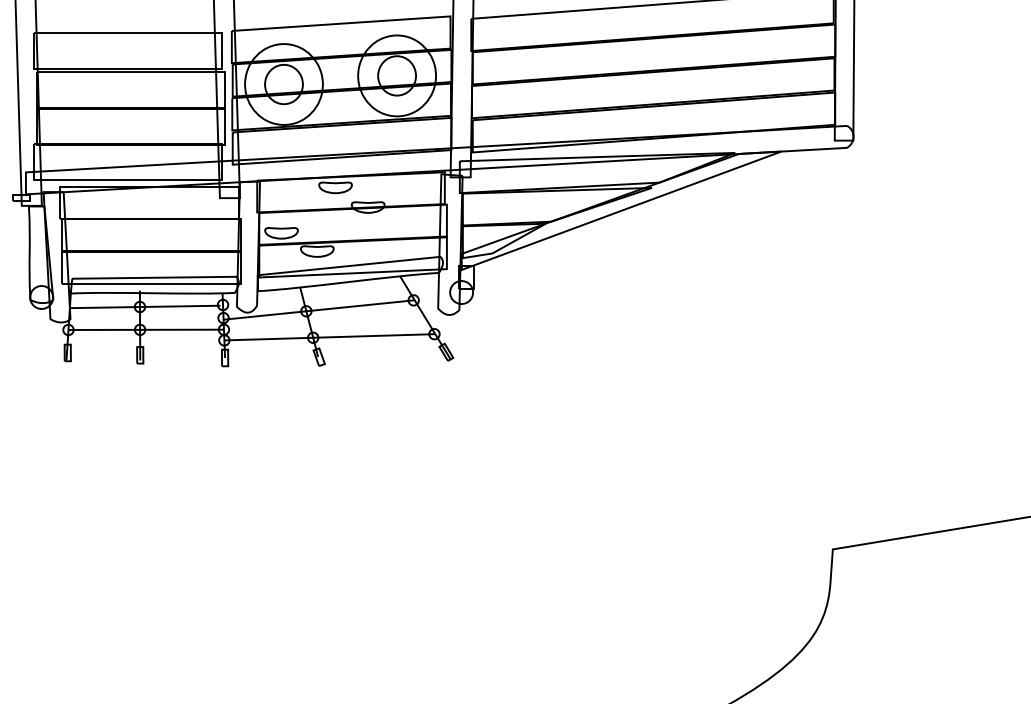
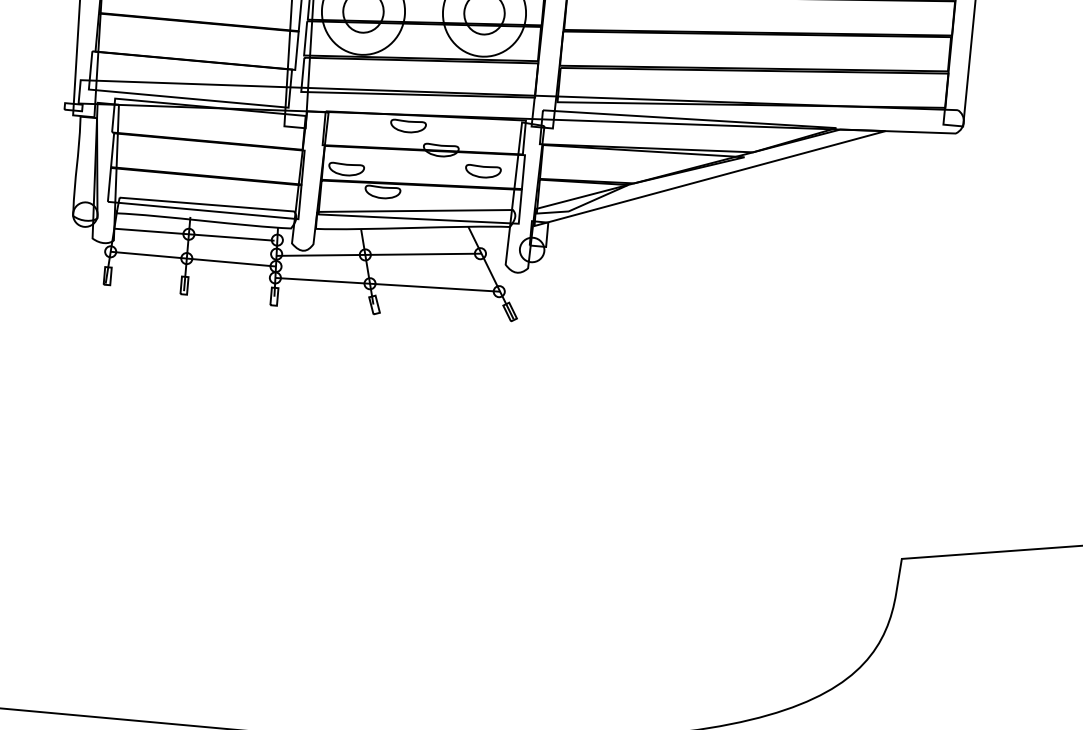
part: (409, 223) -> (483, 171), added

